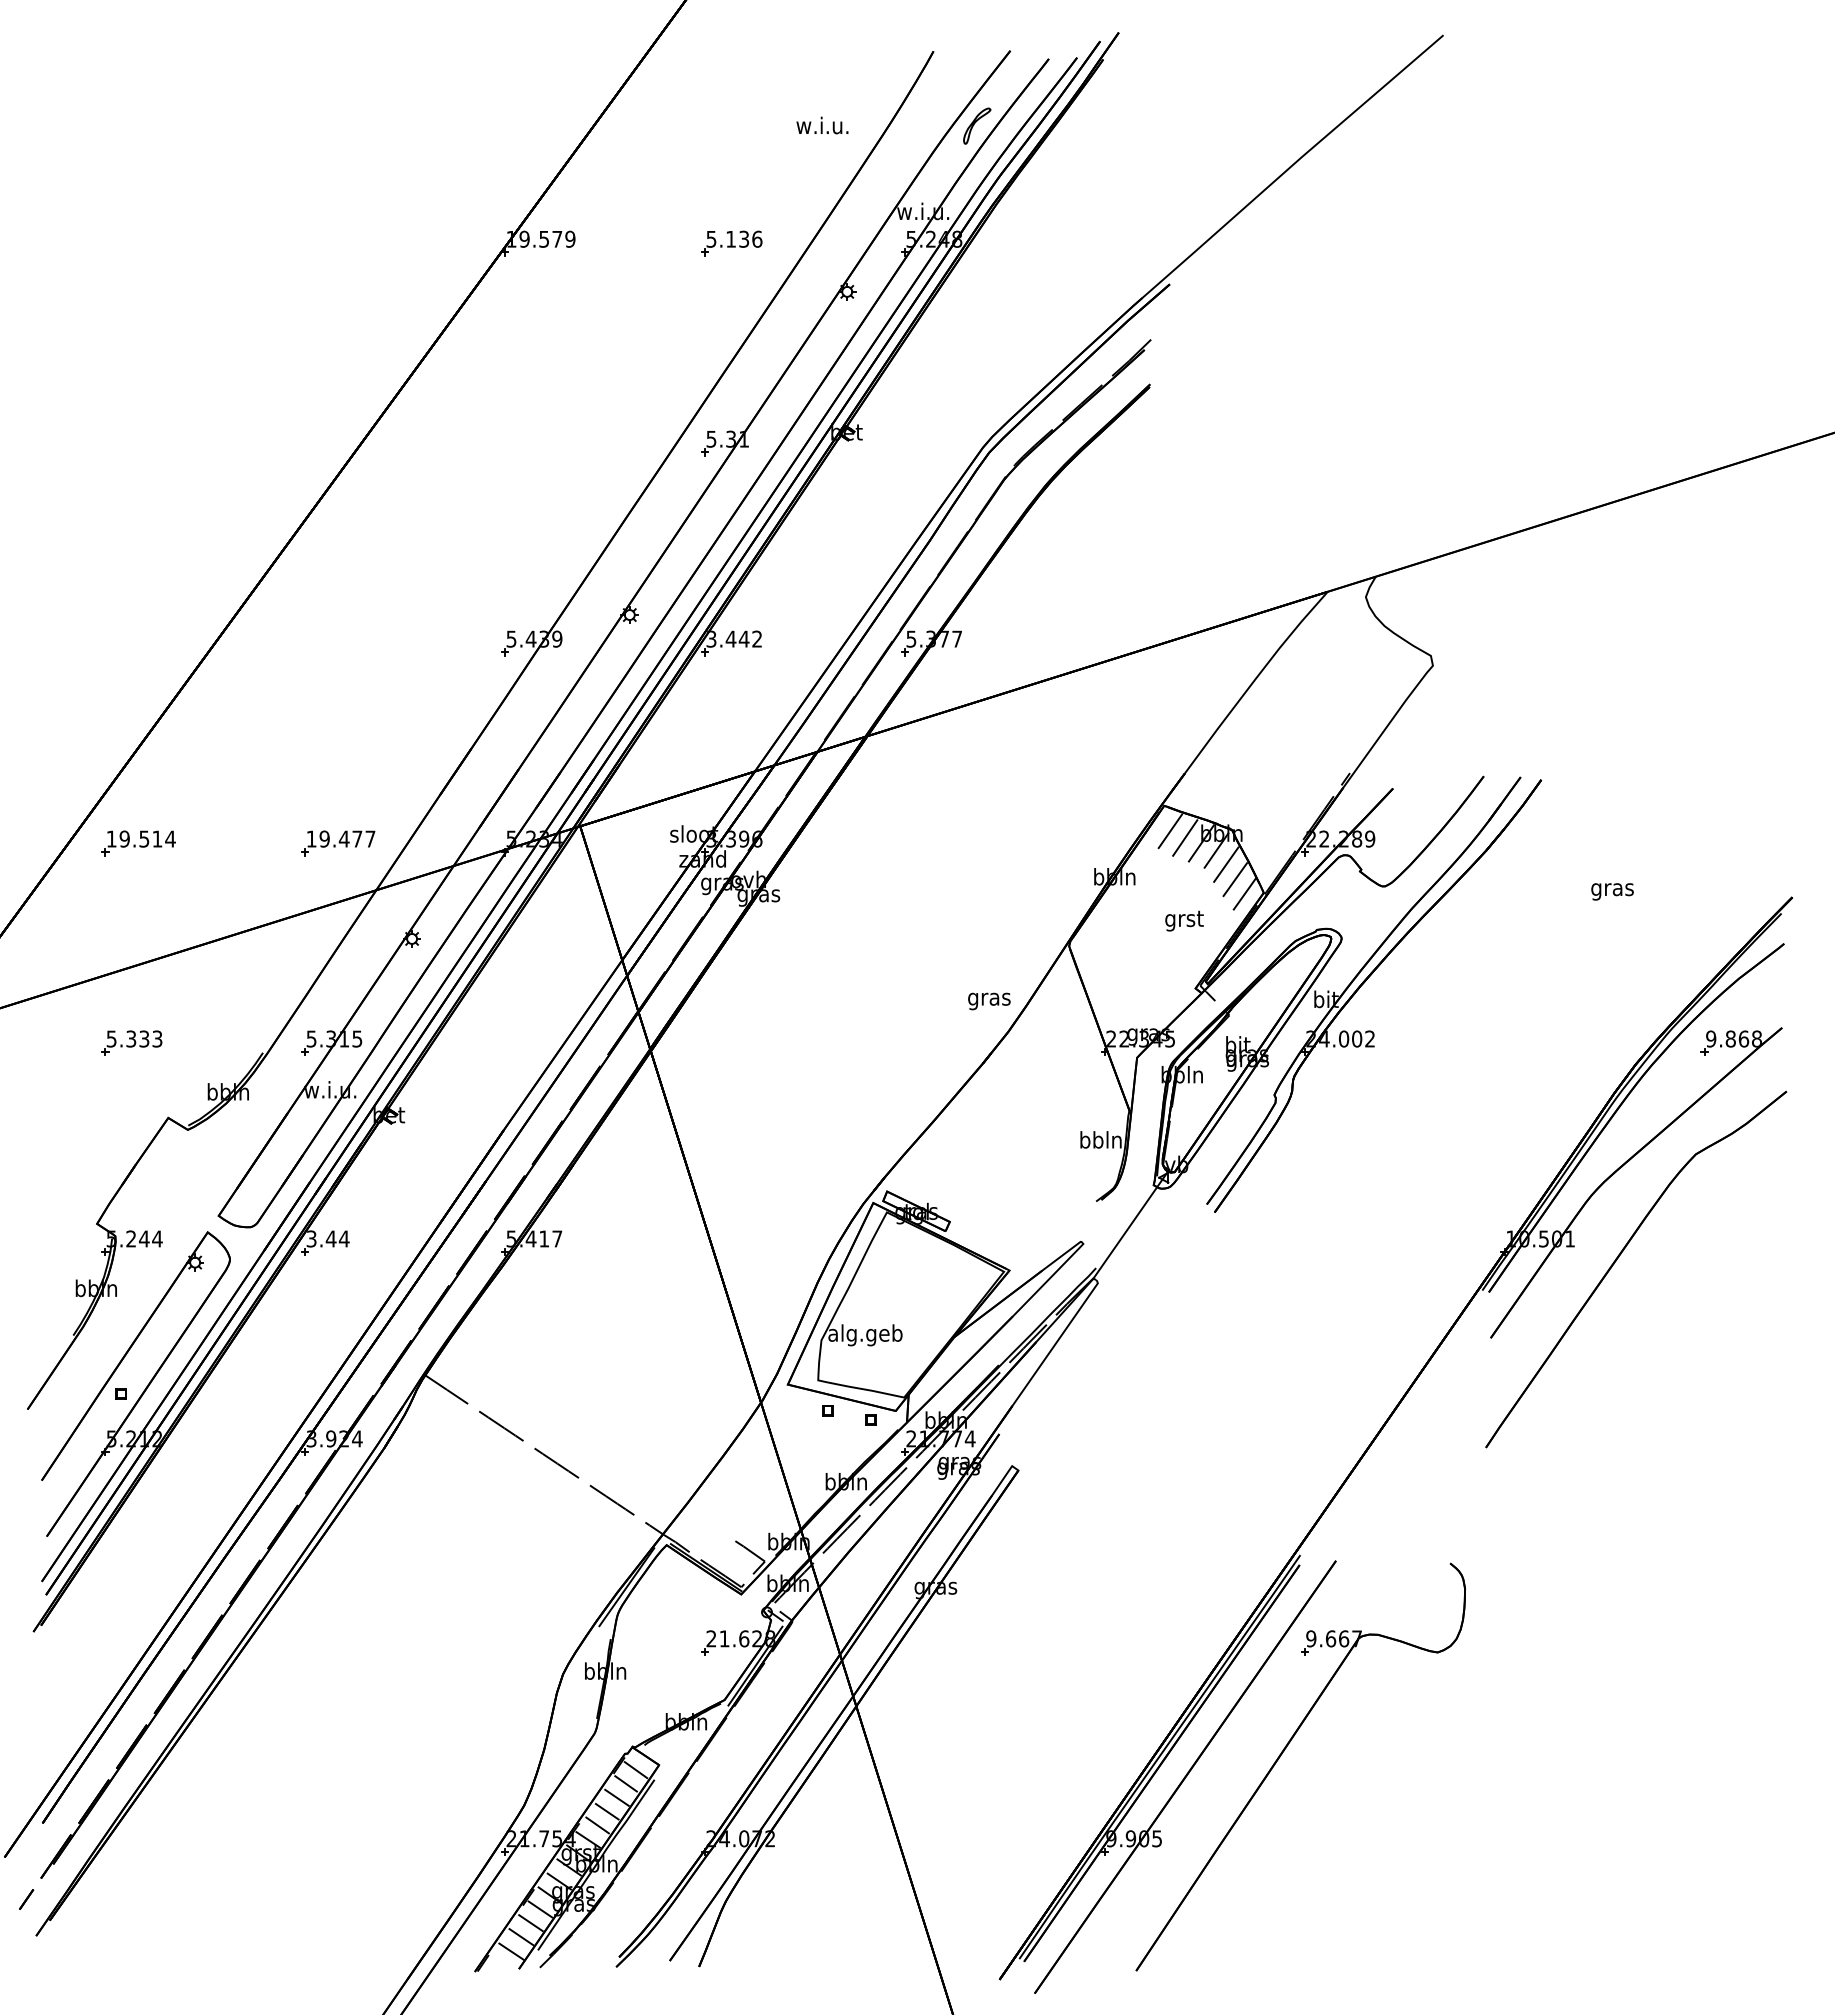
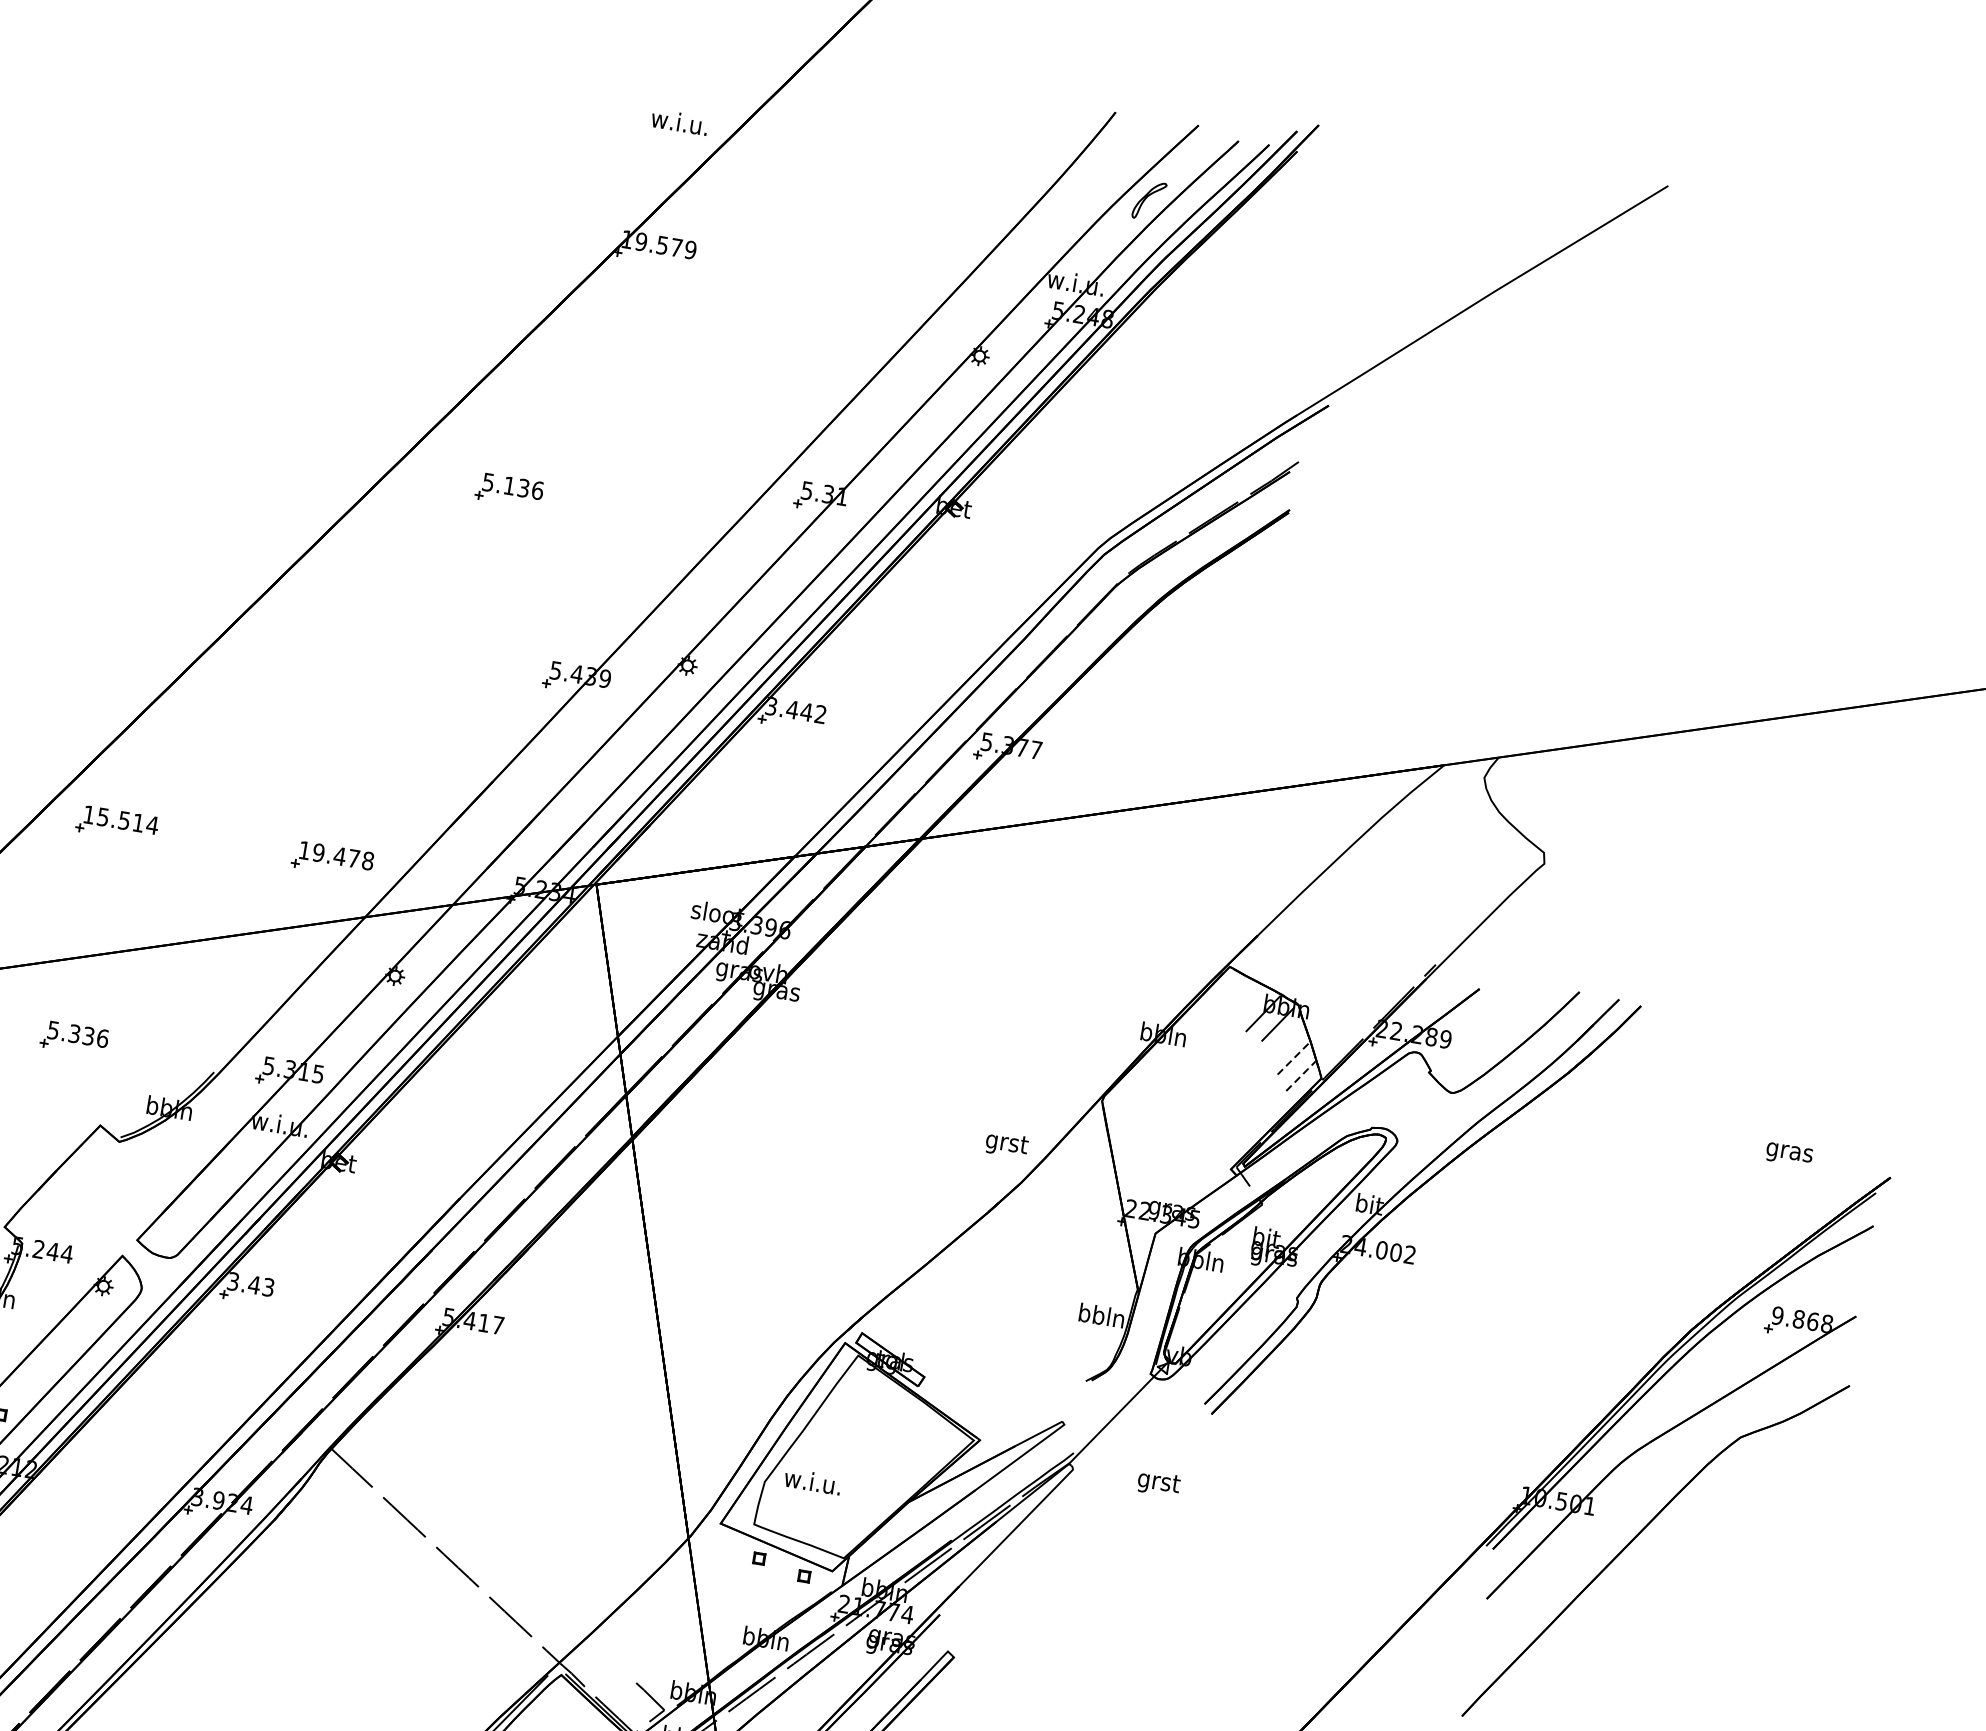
text: (822, 125) -> (679, 122), moved
part: (731, 243) -> (509, 490), moved
line: (1169, 831) -> (1230, 995), removed
line: (1185, 837) -> (1247, 1004), removed
text: (124, 838) -> (103, 816), 19.514 -> 15.514
text: (370, 838) -> (368, 860), 19.477 -> 19.478
line: (1226, 864) -> (1286, 1041), removed
line: (1235, 879) -> (1293, 1058), solid -> dashed
text: (1612, 891) -> (1789, 1154), moved
line: (1245, 893) -> (1301, 1075), solid -> dashed
text: (1184, 920) -> (1158, 1483), moved
text: (989, 999) -> (1006, 1144), gras -> grst
text: (157, 1038) -> (102, 1037), 5.333 -> 5.336
text: (343, 1238) -> (267, 1286), 3.44 -> 3.43
text: (865, 1335) -> (813, 1484), alg.geb -> w.i.u.

